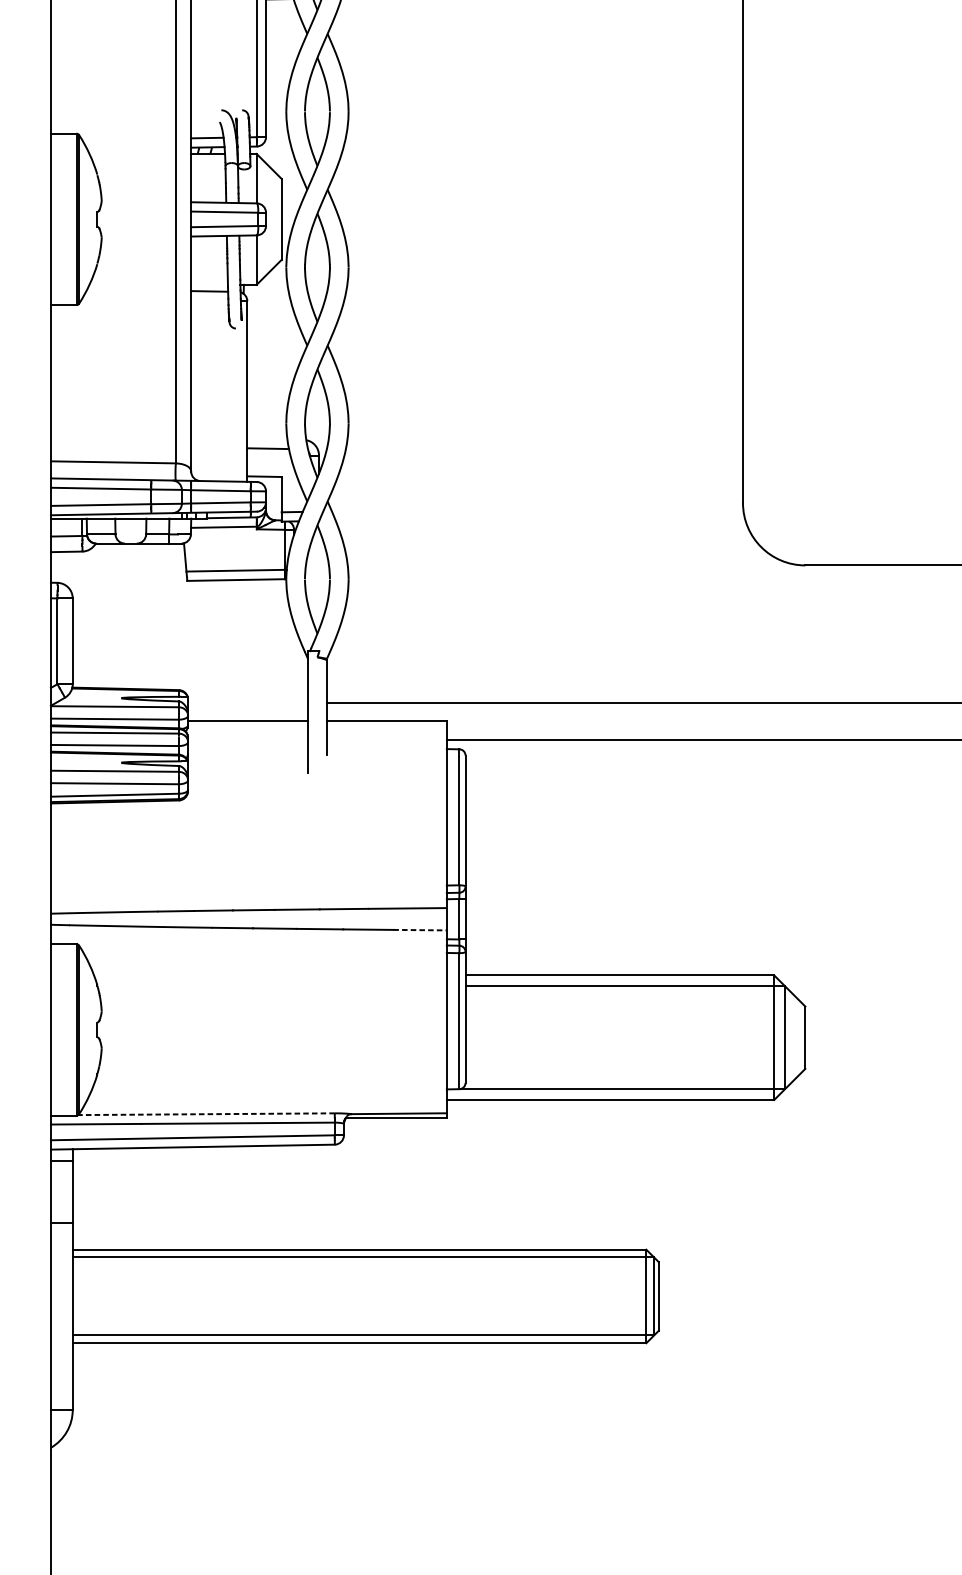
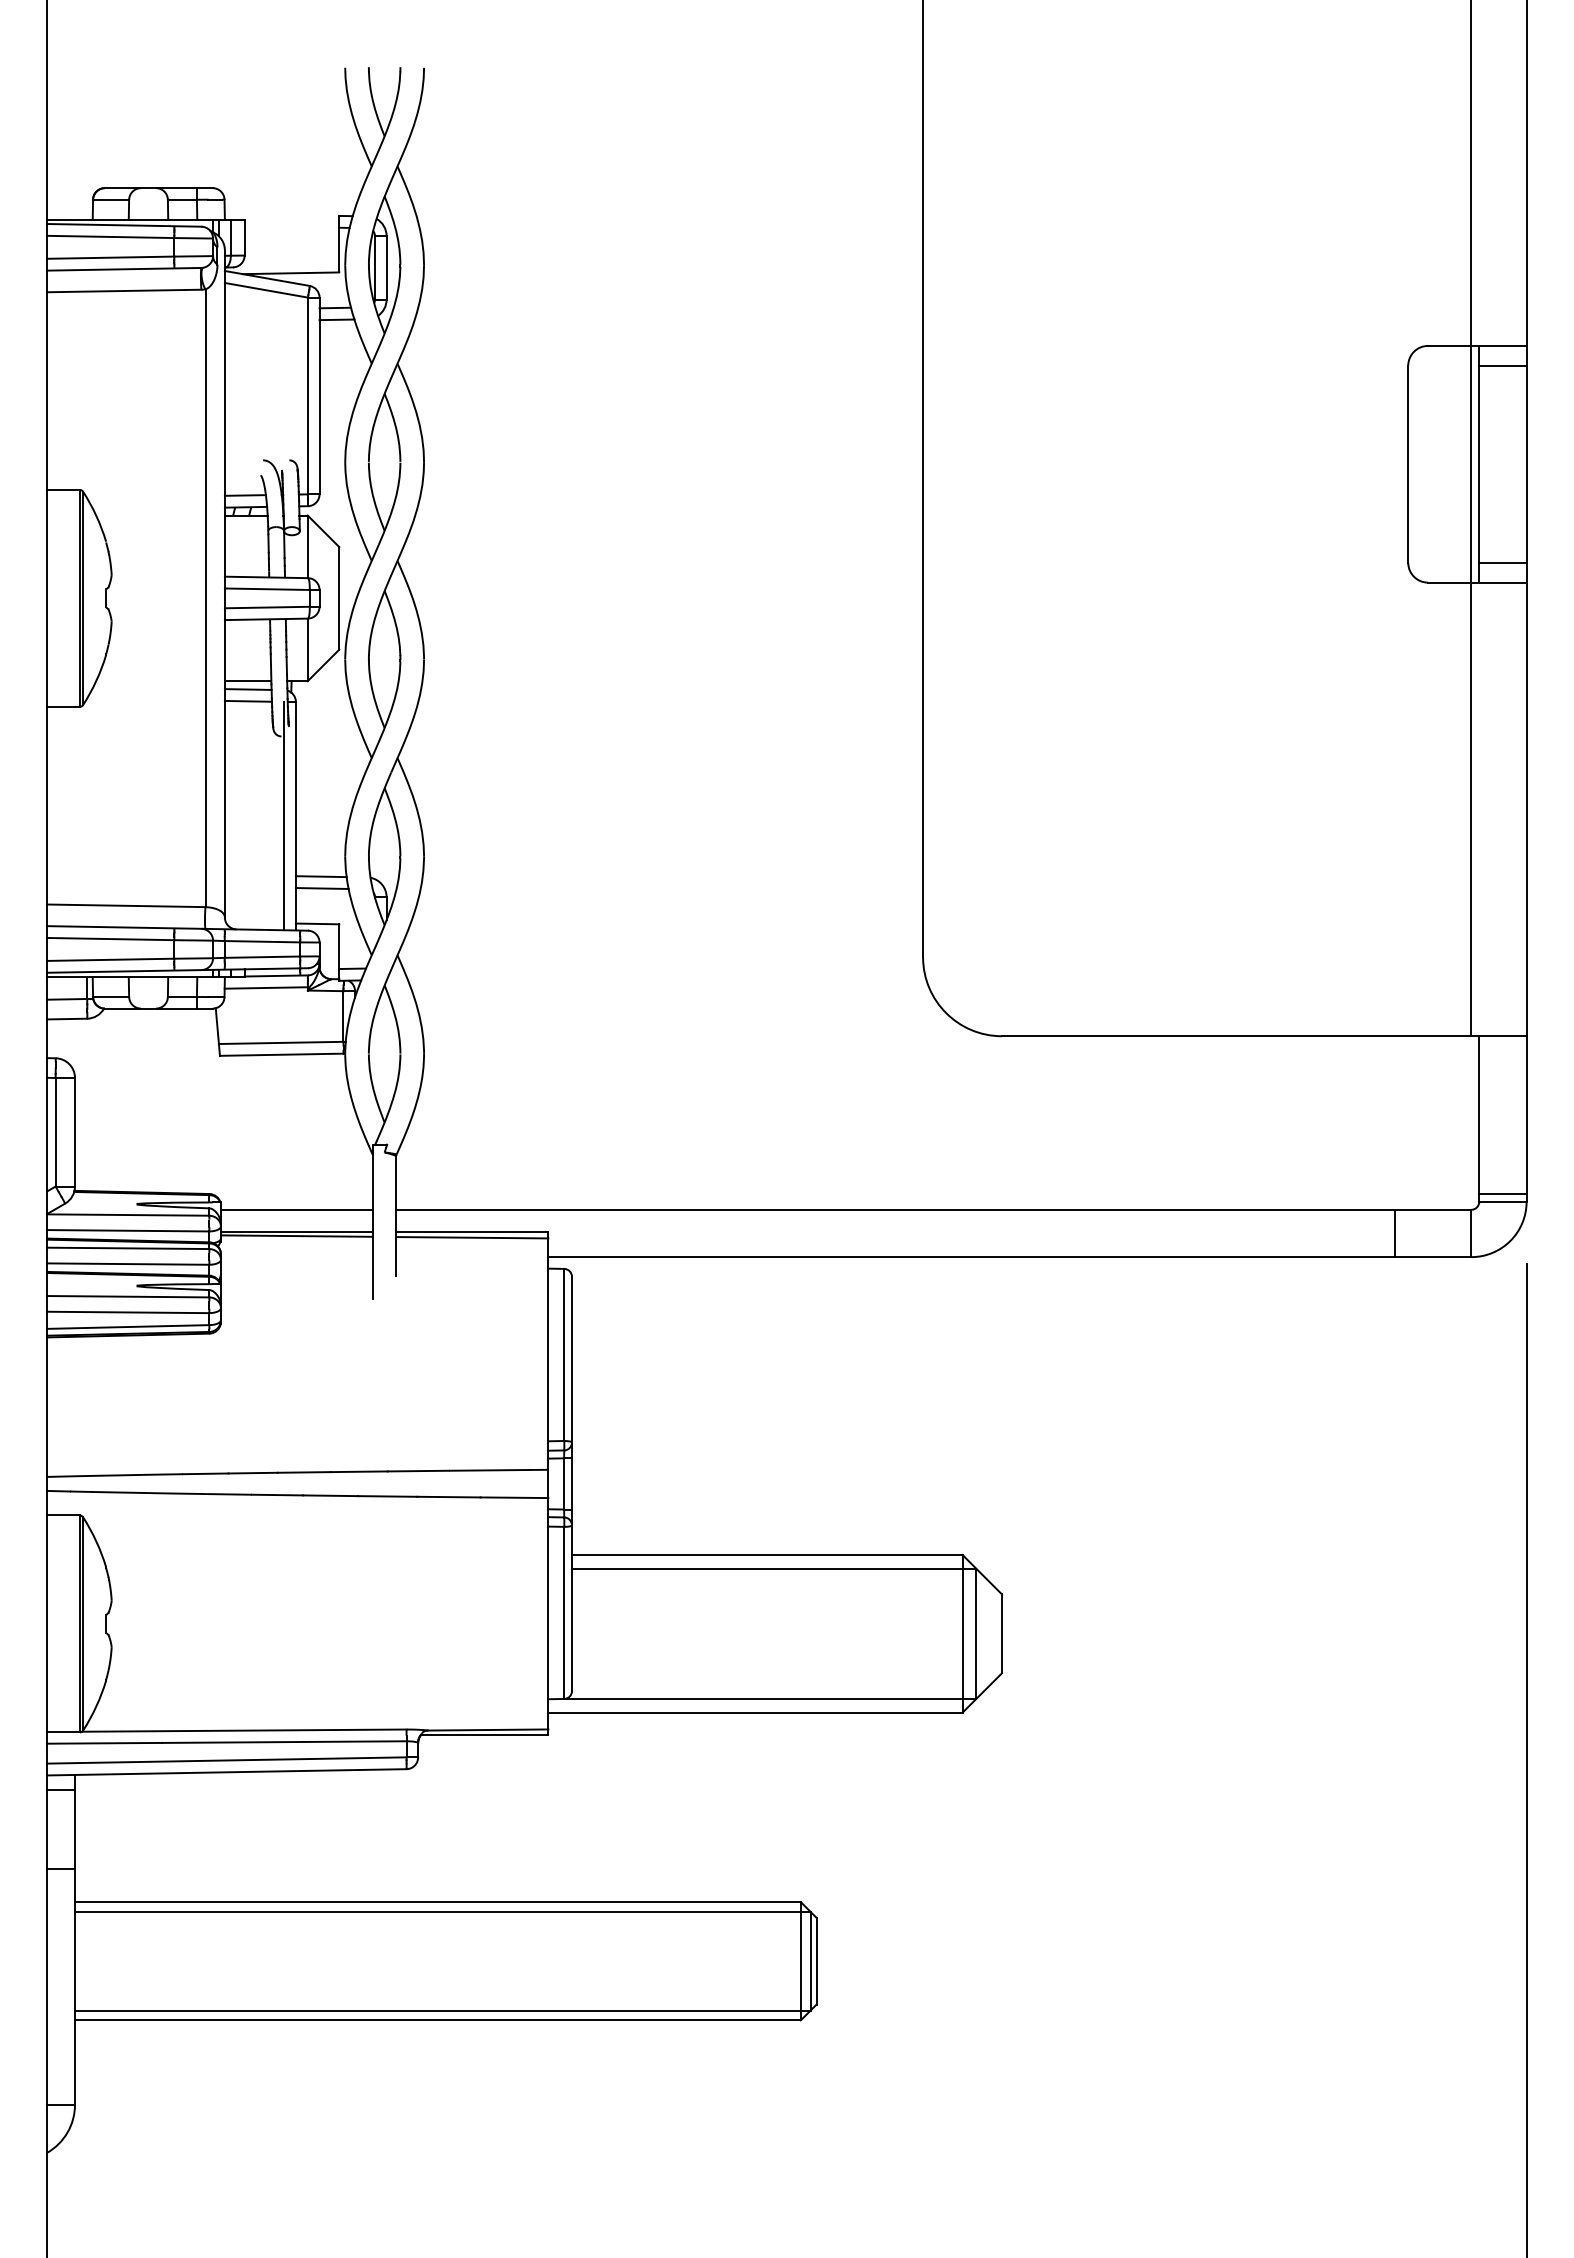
line: (209, 285) -> (247, 681), added
line: (209, 300) -> (247, 700), added
line: (238, 390) -> (284, 815), added
line: (266, 439) -> (320, 876), added
line: (247, 702) -> (296, 1209), added
line: (247, 722) -> (296, 1235), added
line: (386, 724) -> (472, 1237), added
line: (420, 929) -> (514, 1497), dashed -> solid
line: (205, 1114) -> (243, 1730), dashed -> solid

